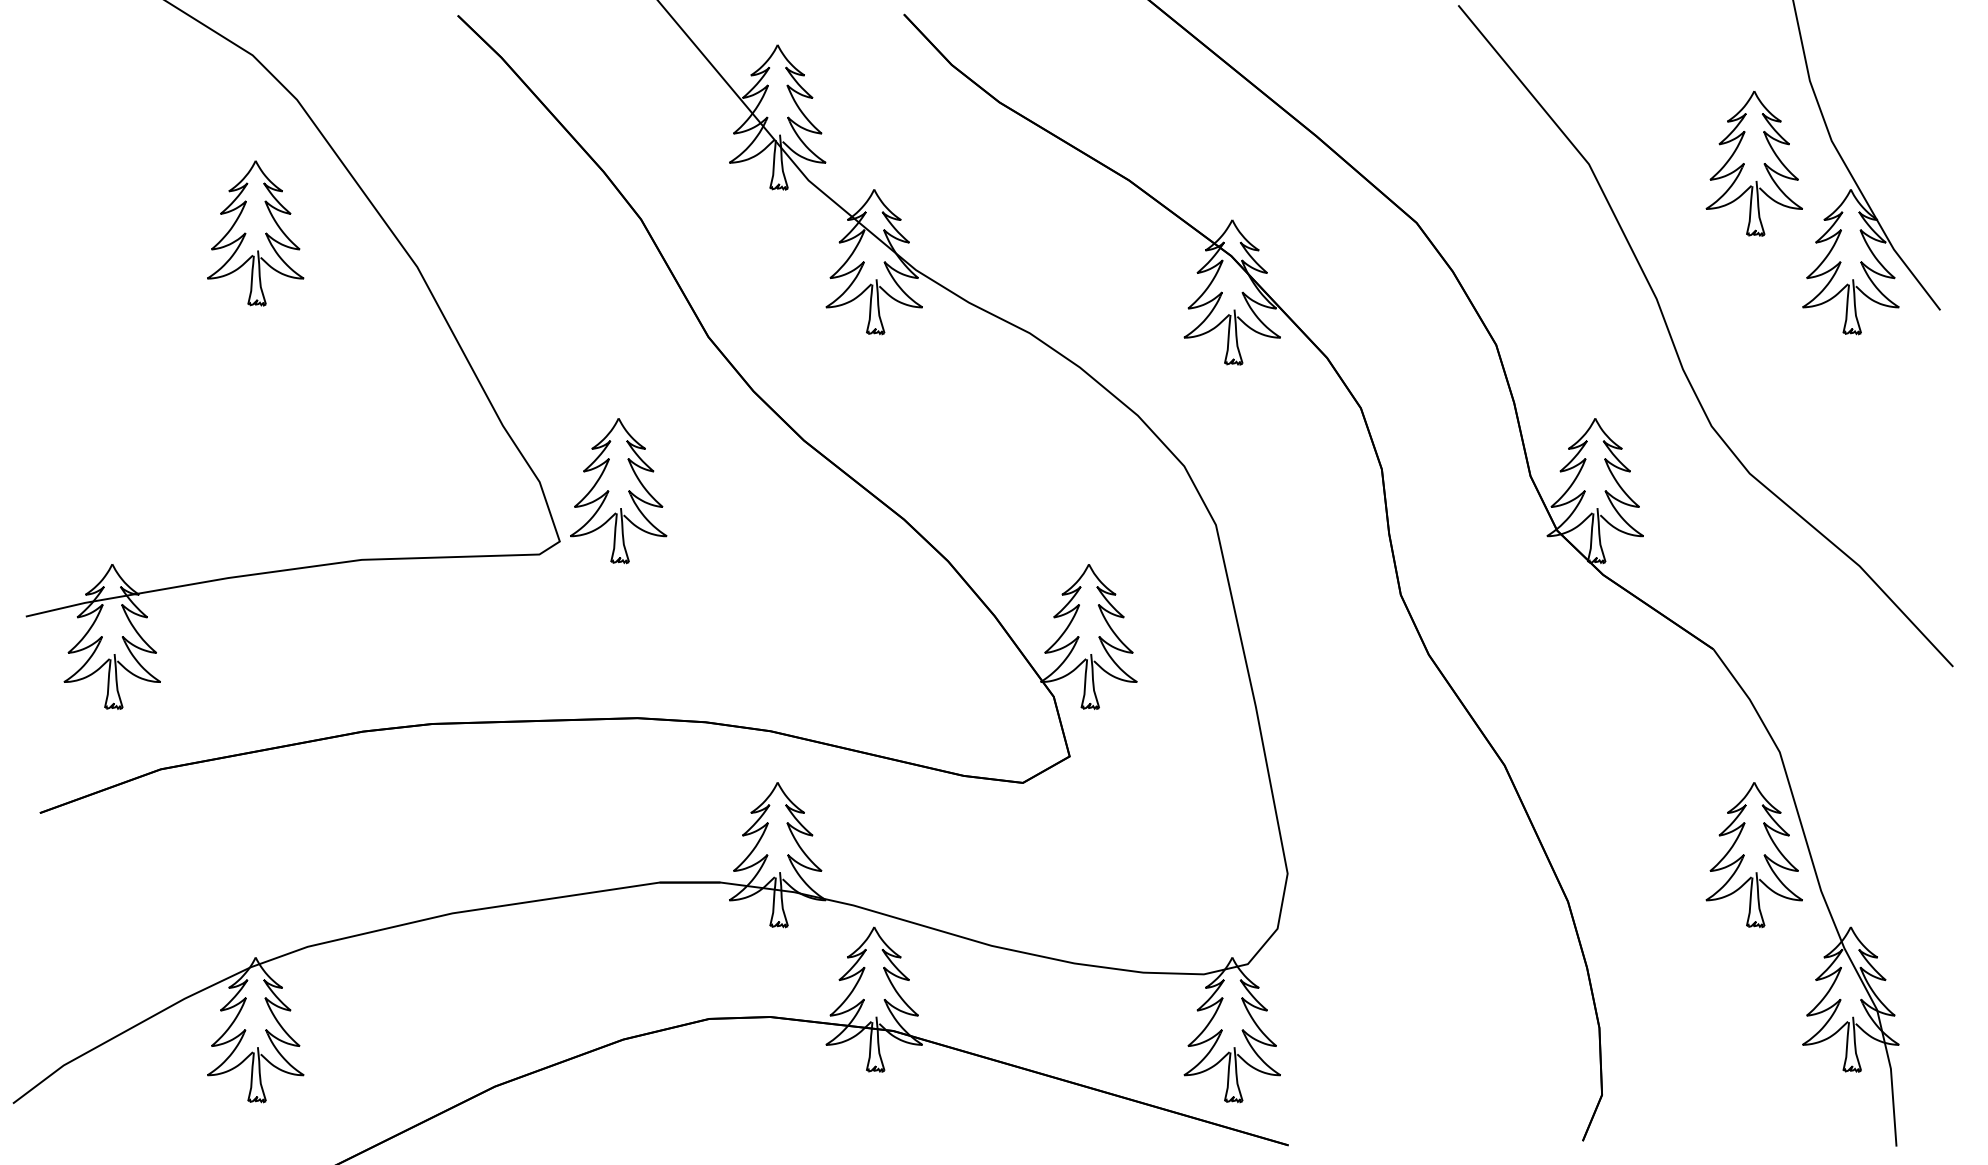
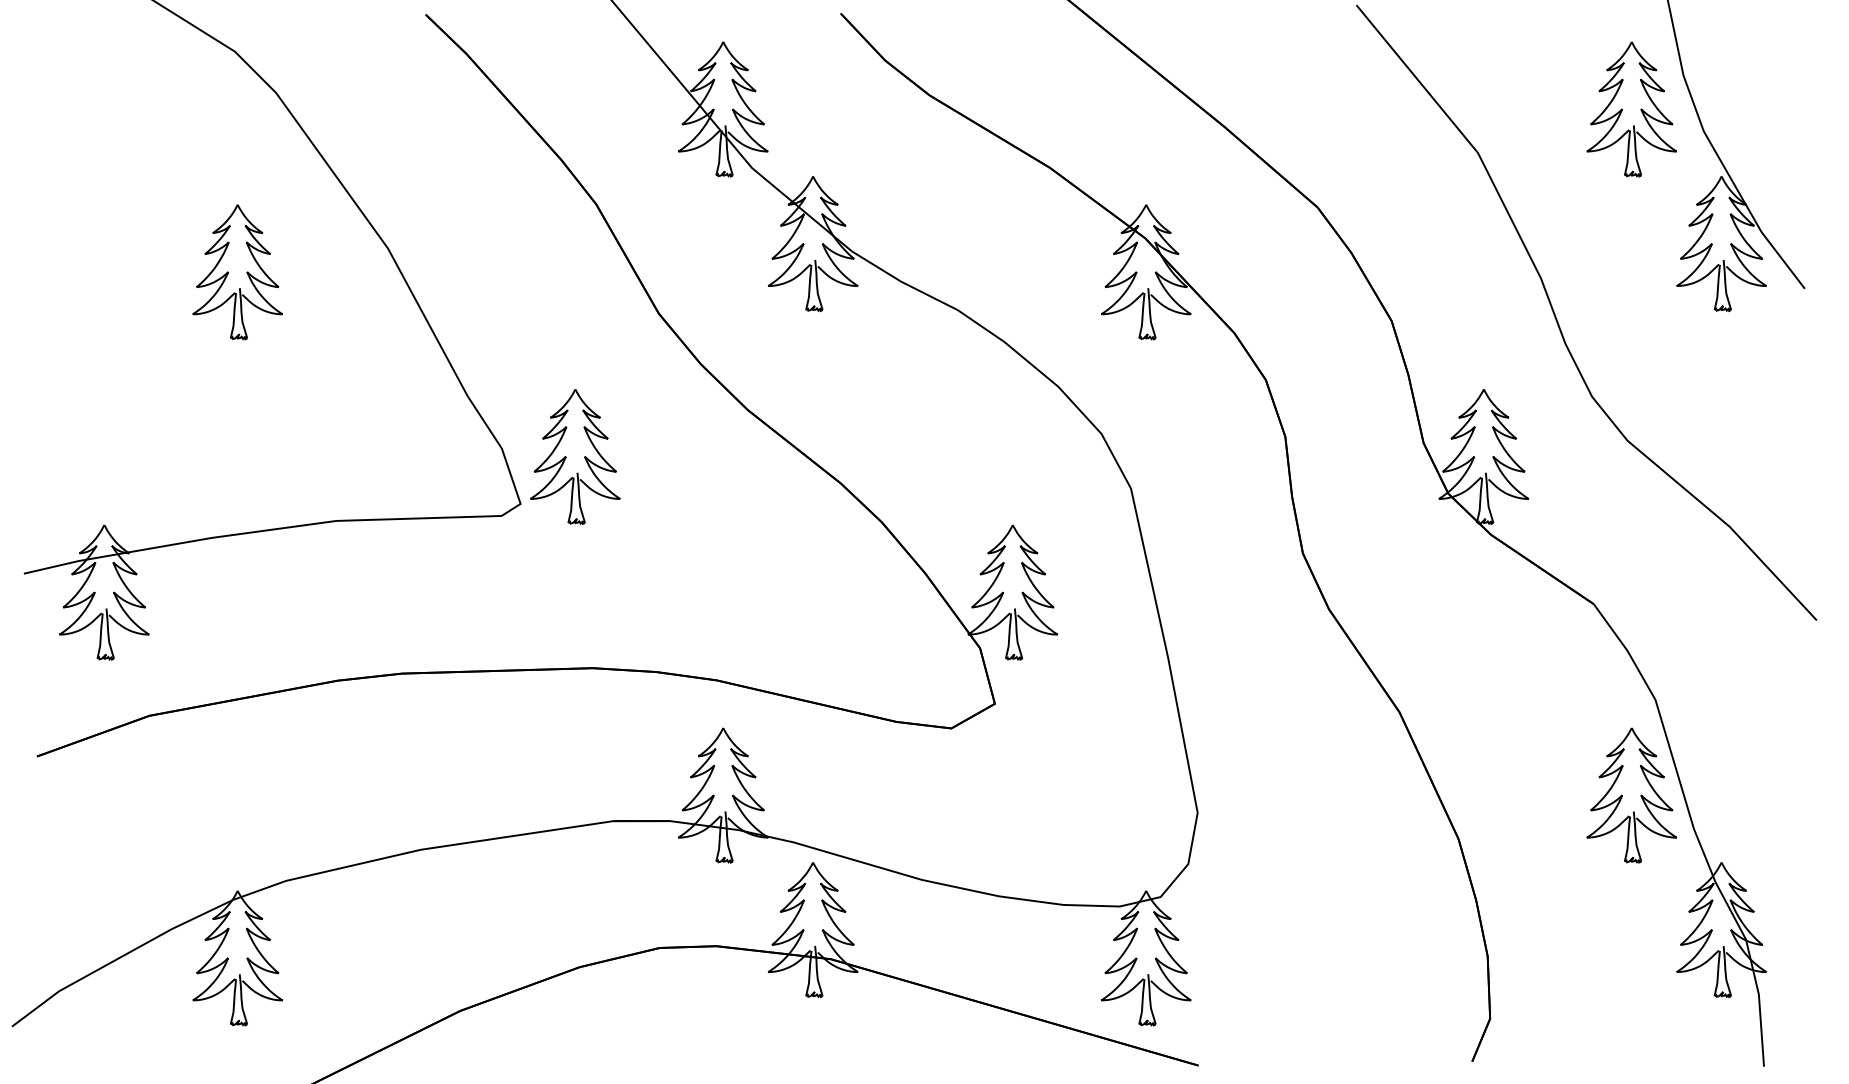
part: (1754, 163) -> (1631, 109), moved
part: (255, 233) -> (237, 272), moved

